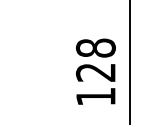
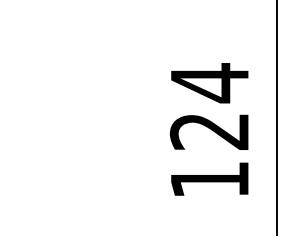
text: (95, 48) -> (208, 83), 128 -> 124

